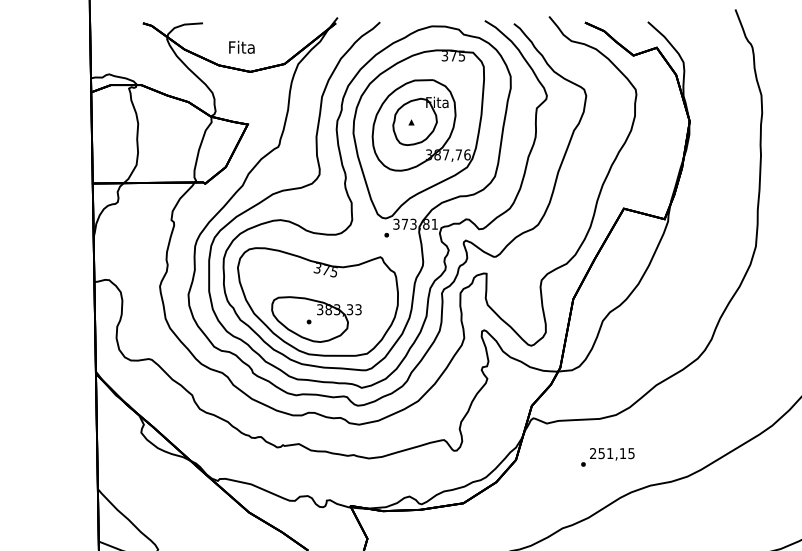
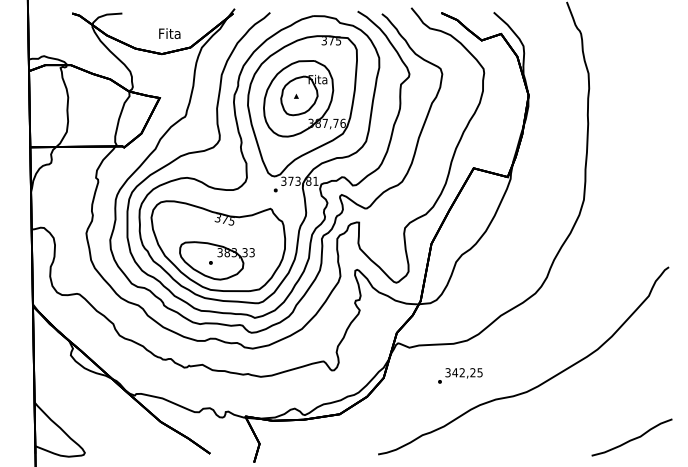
text: (241, 47) -> (169, 33), moved
text: (608, 453) -> (460, 372), 251,15 -> 342,25

